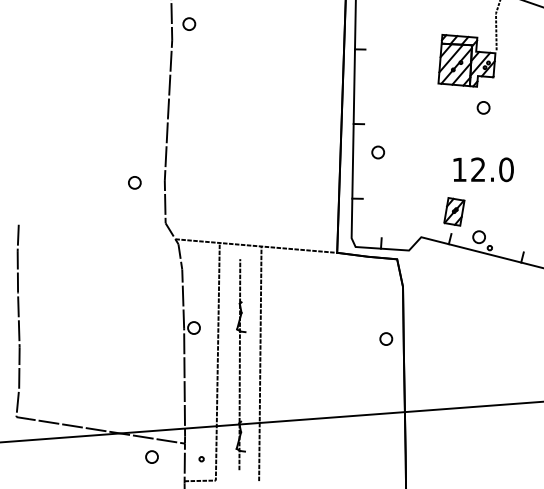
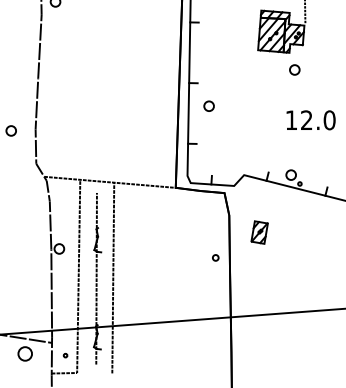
text: (483, 169) -> (310, 120), moved
part: (454, 211) -> (259, 232), moved
part: (386, 338) -> (215, 257), size x0.6
part: (151, 456) -> (24, 353), size x1.4

